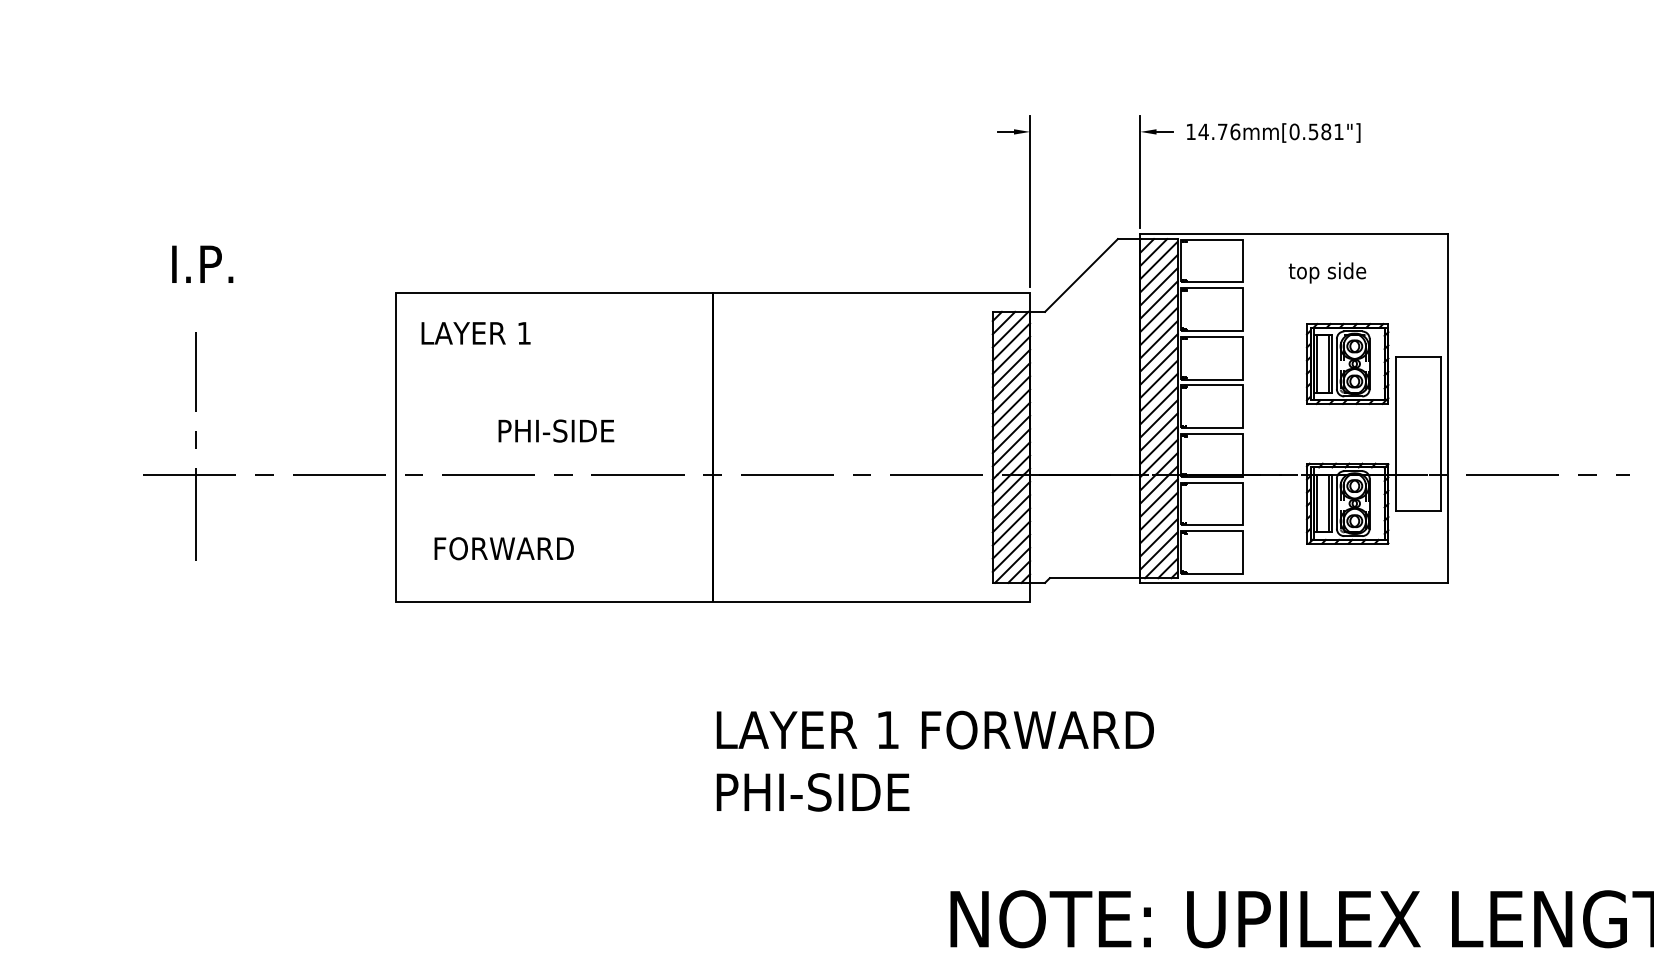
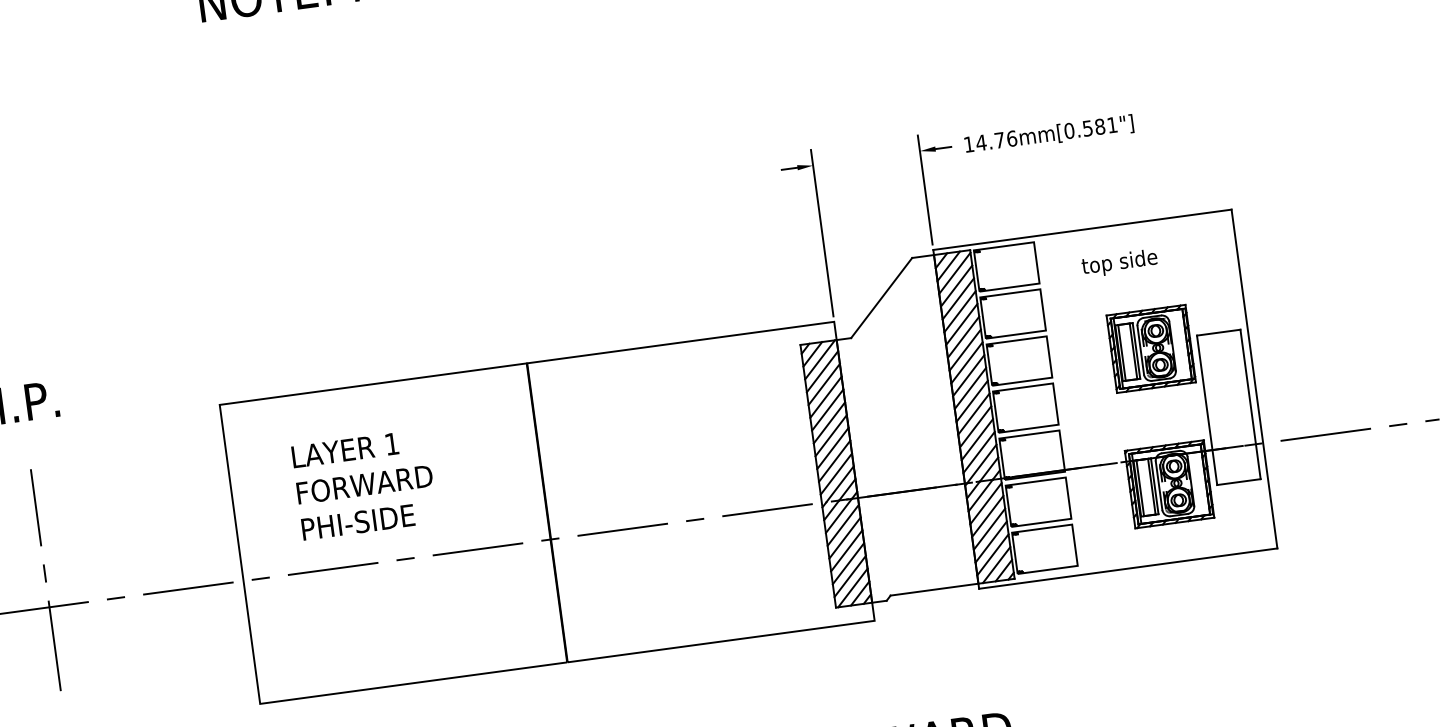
text: (475, 333) -> (344, 450), moved
text: (556, 430) -> (358, 521), moved
text: (503, 548) -> (364, 484), moved

